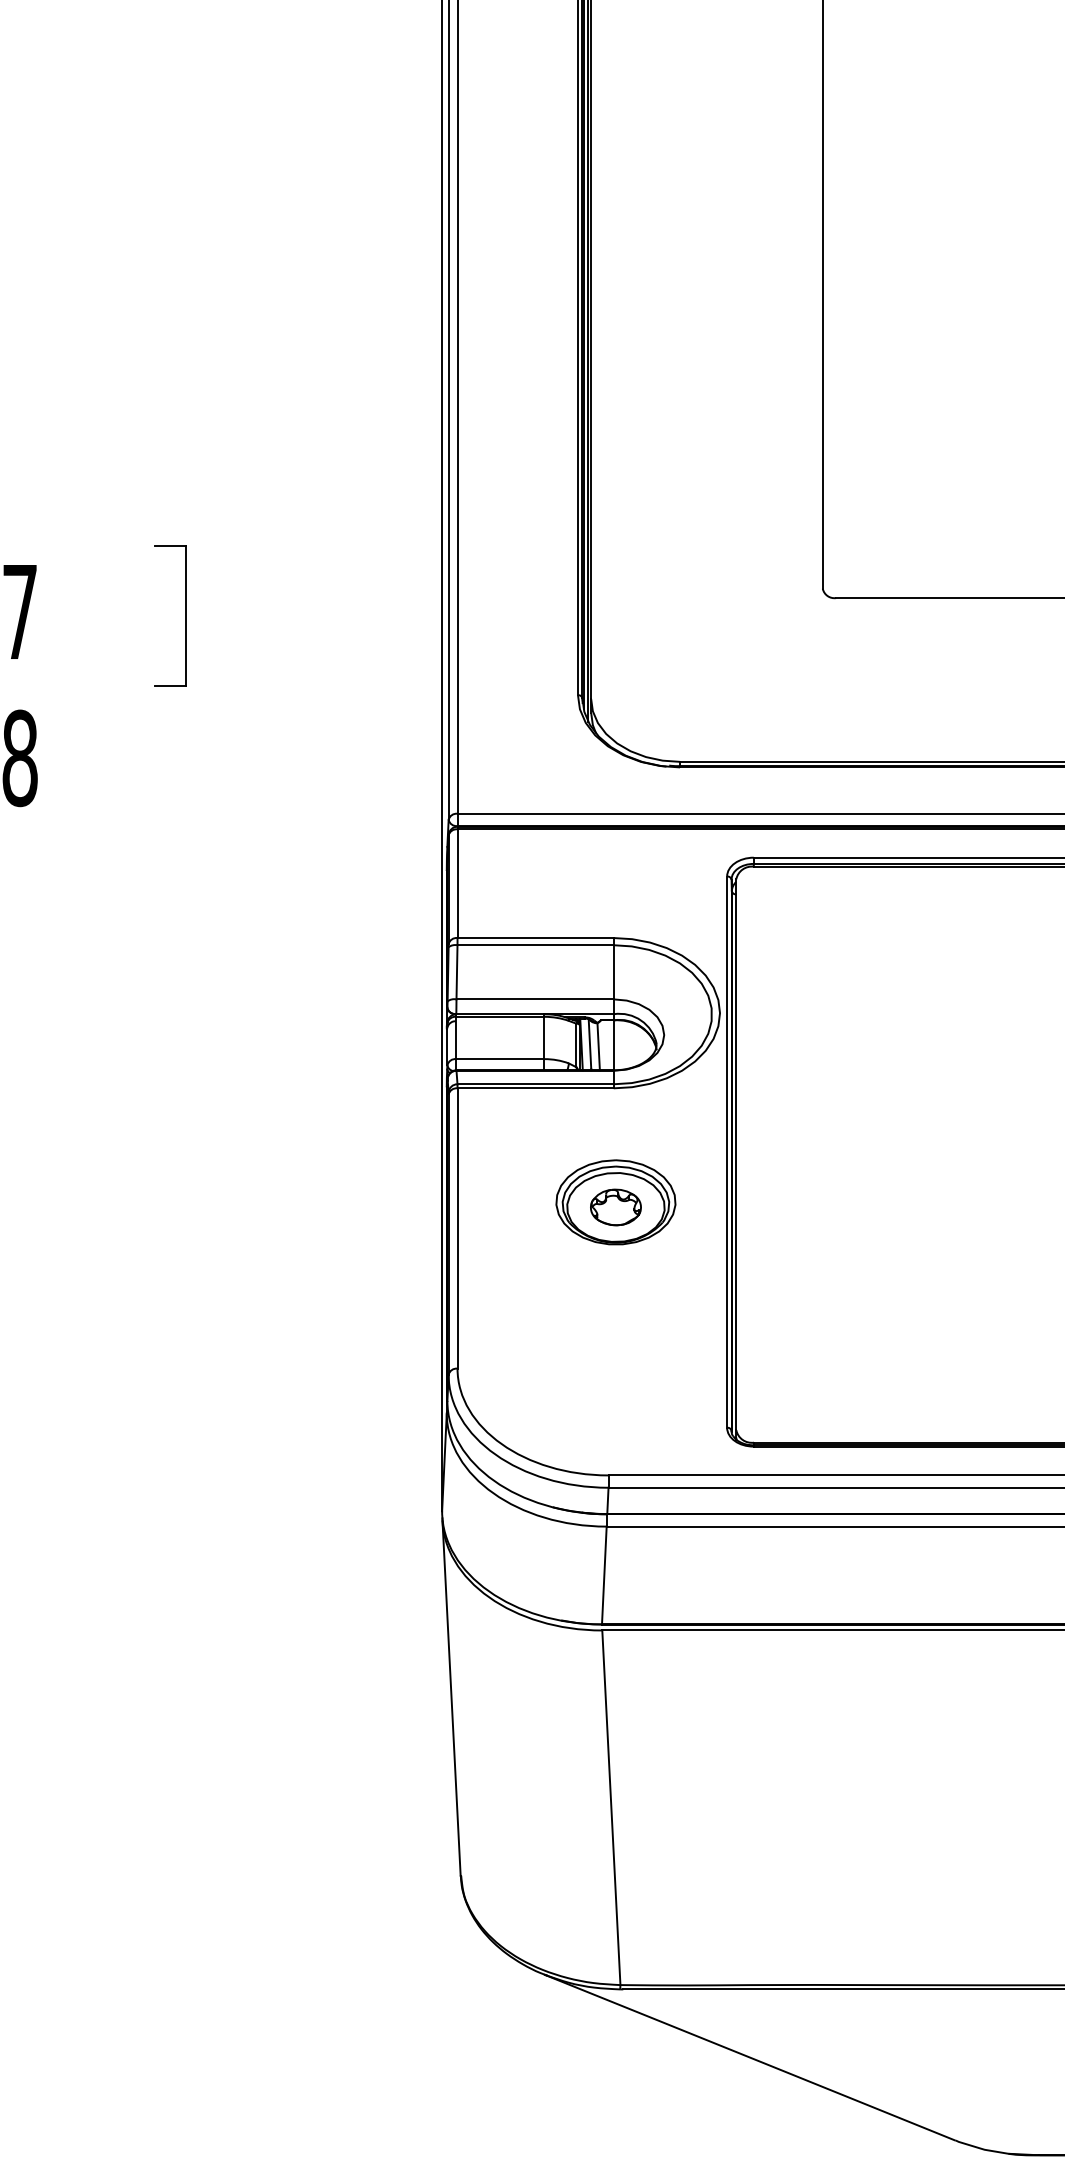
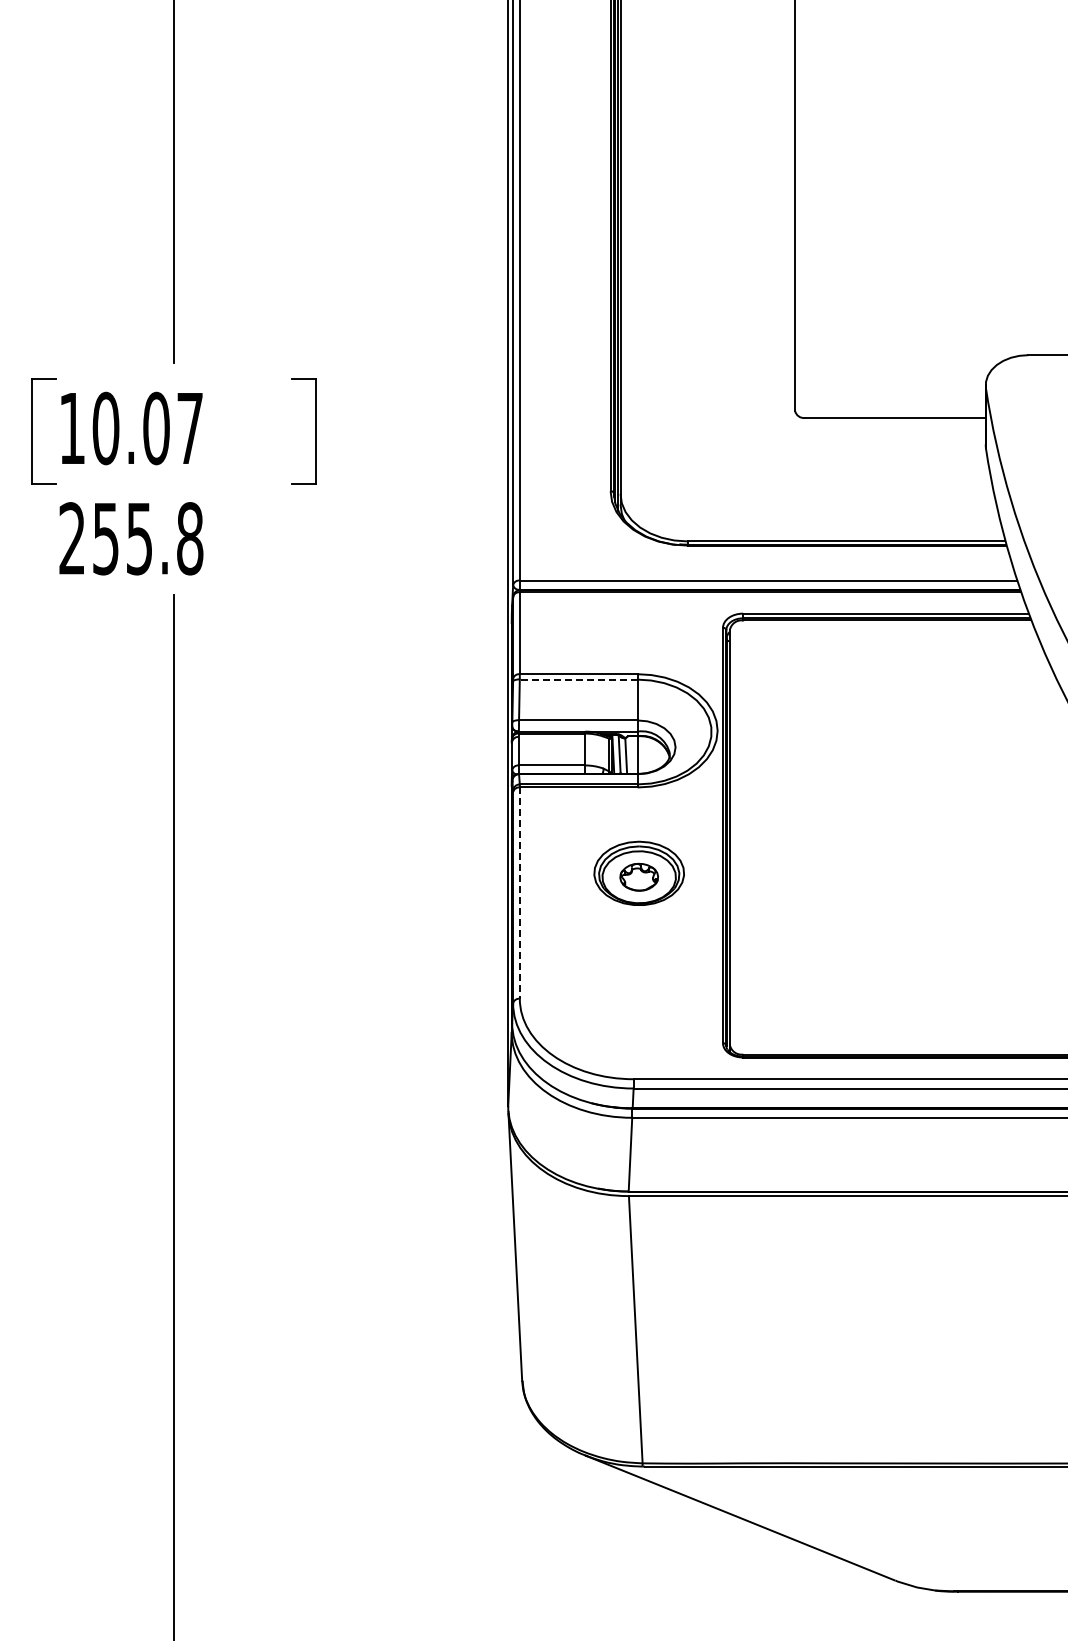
line: (535, 945) -> (578, 679), solid -> dashed
line: (457, 1229) -> (519, 893), solid -> dashed

